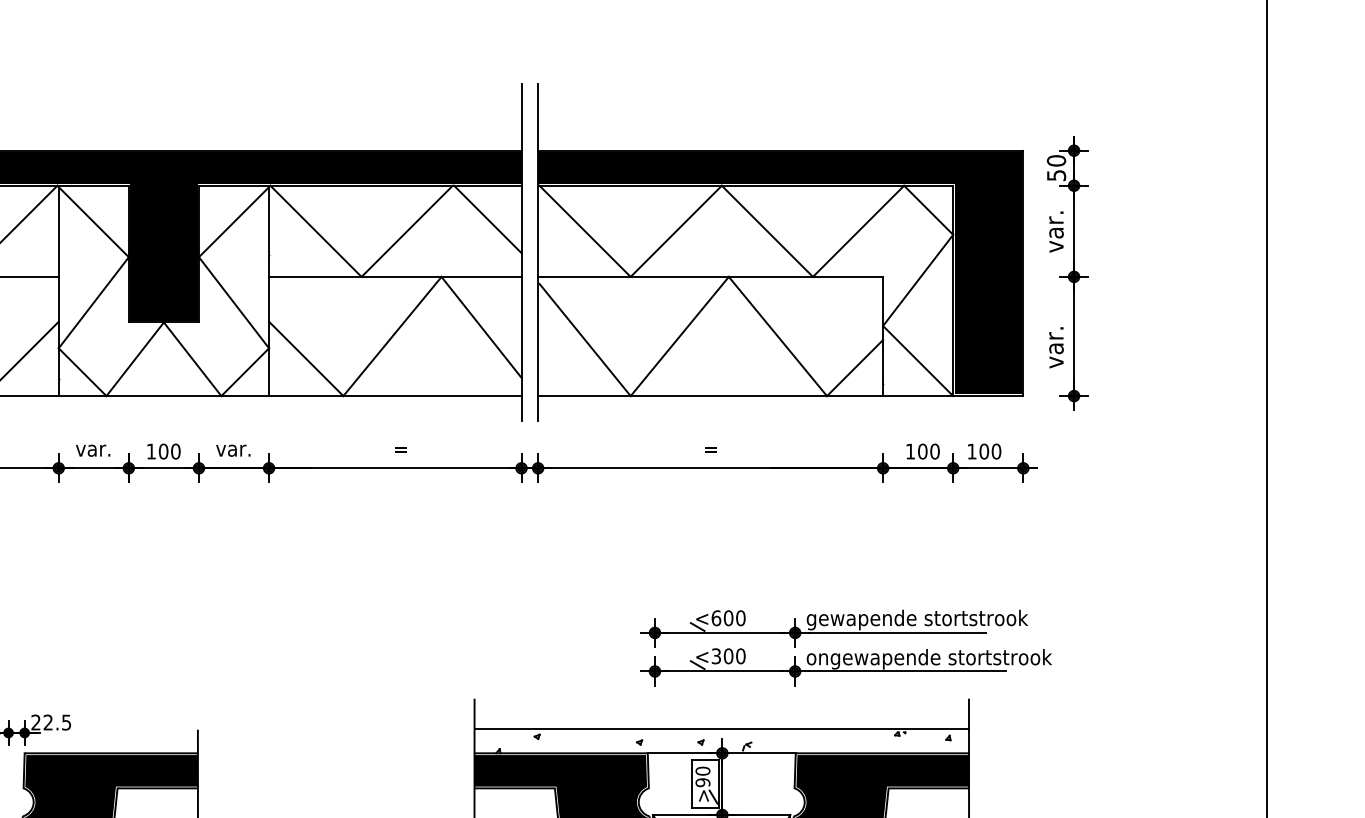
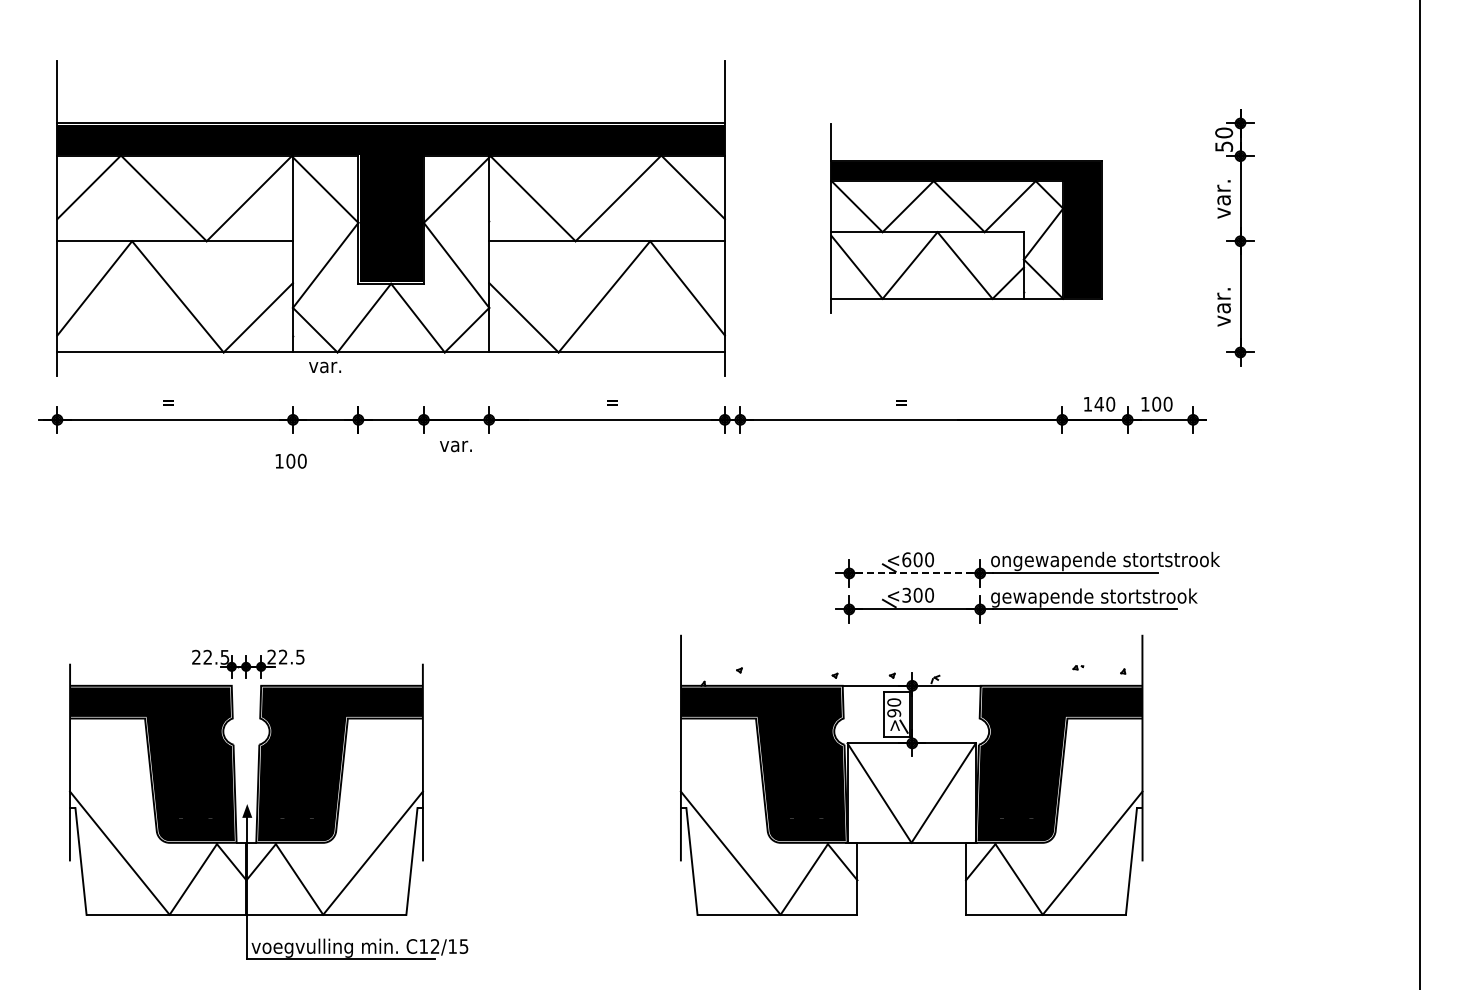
part: (780, 252) -> (966, 218), size x0.6
text: (93, 450) -> (325, 367), moved
text: (163, 450) -> (290, 460), moved
text: (232, 450) -> (455, 446), moved
text: (921, 450) -> (1098, 403), 100 -> 140
text: (929, 620) -> (1105, 561), gewapende stortstrook -> ongewapende stortstrook
line: (724, 632) -> (914, 573), solid -> dashed
text: (929, 658) -> (1105, 597), ongewapende stortstrook -> gewapende stortstrook
line: (721, 728) -> (911, 662), removed

